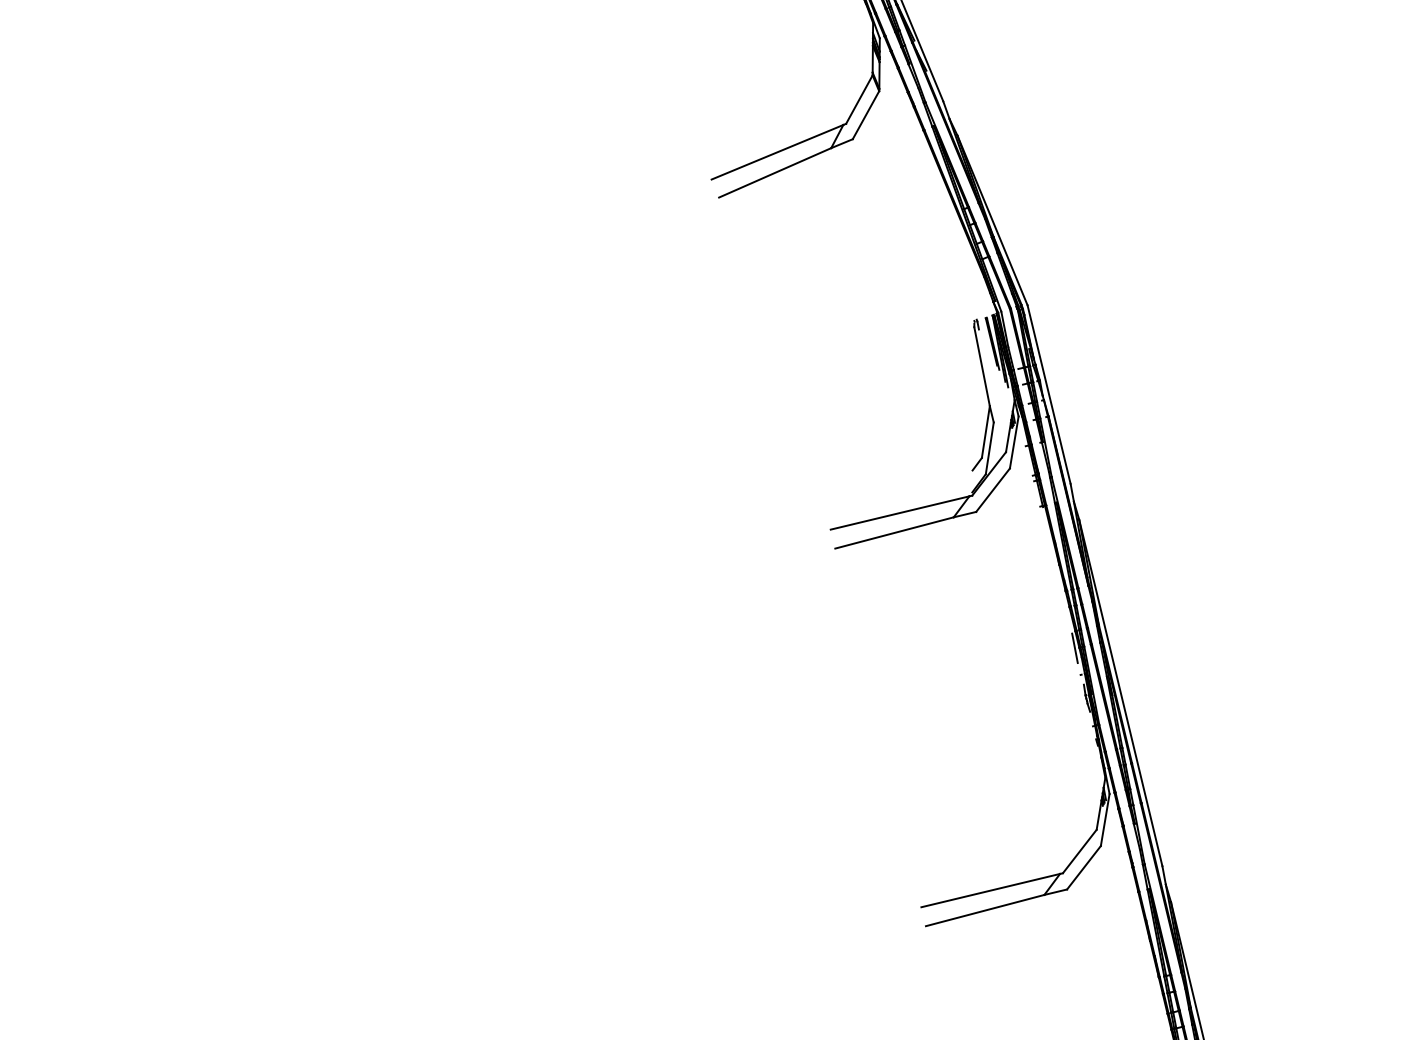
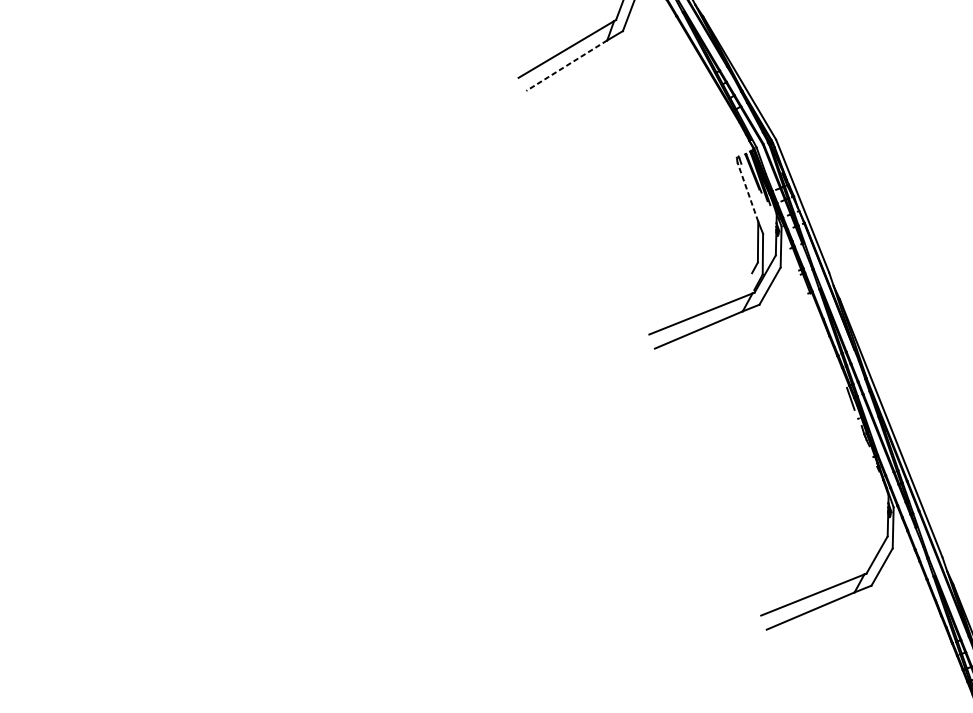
line: (774, 173) -> (566, 66), solid -> dashed
line: (981, 366) -> (747, 192), solid -> dashed

